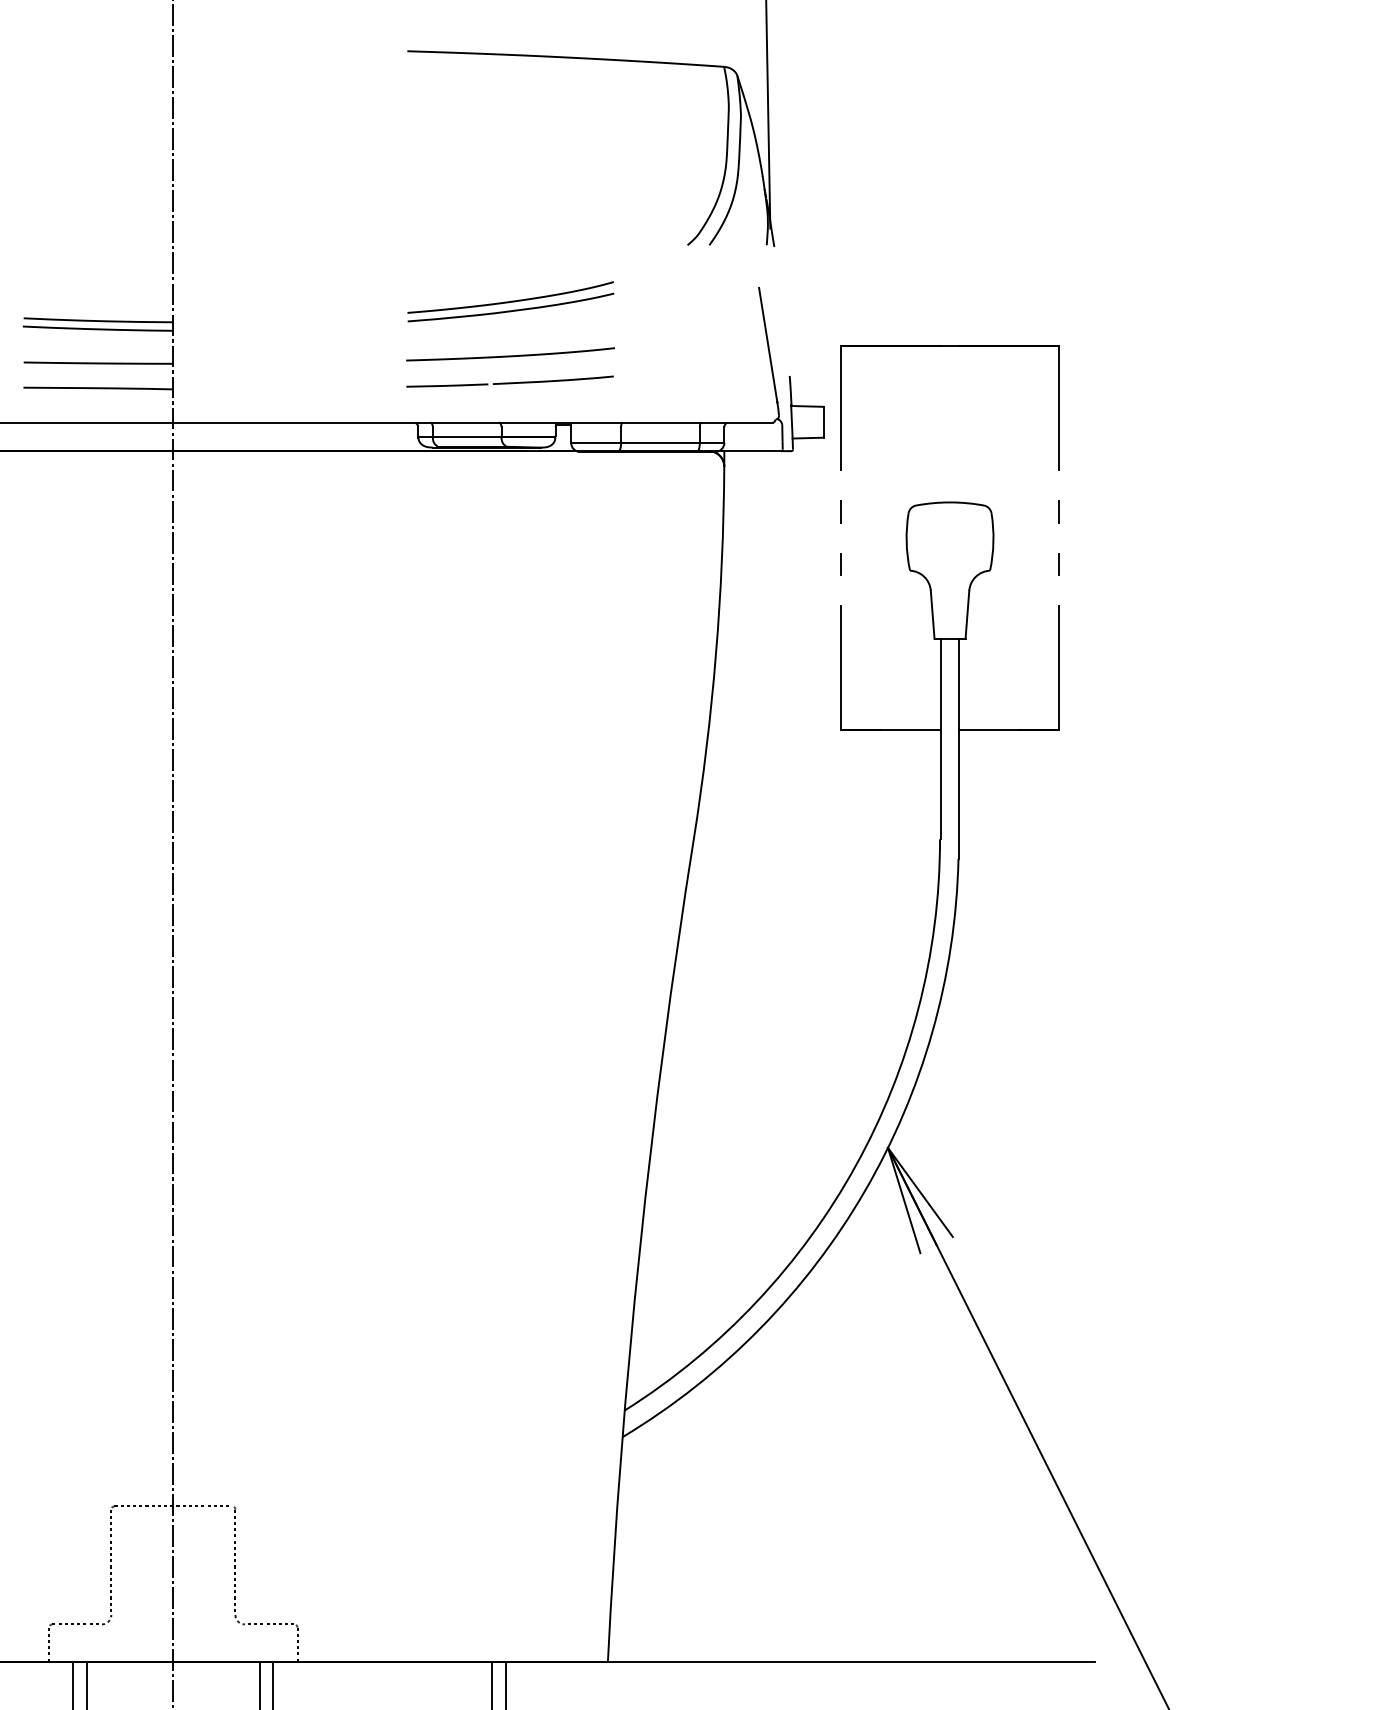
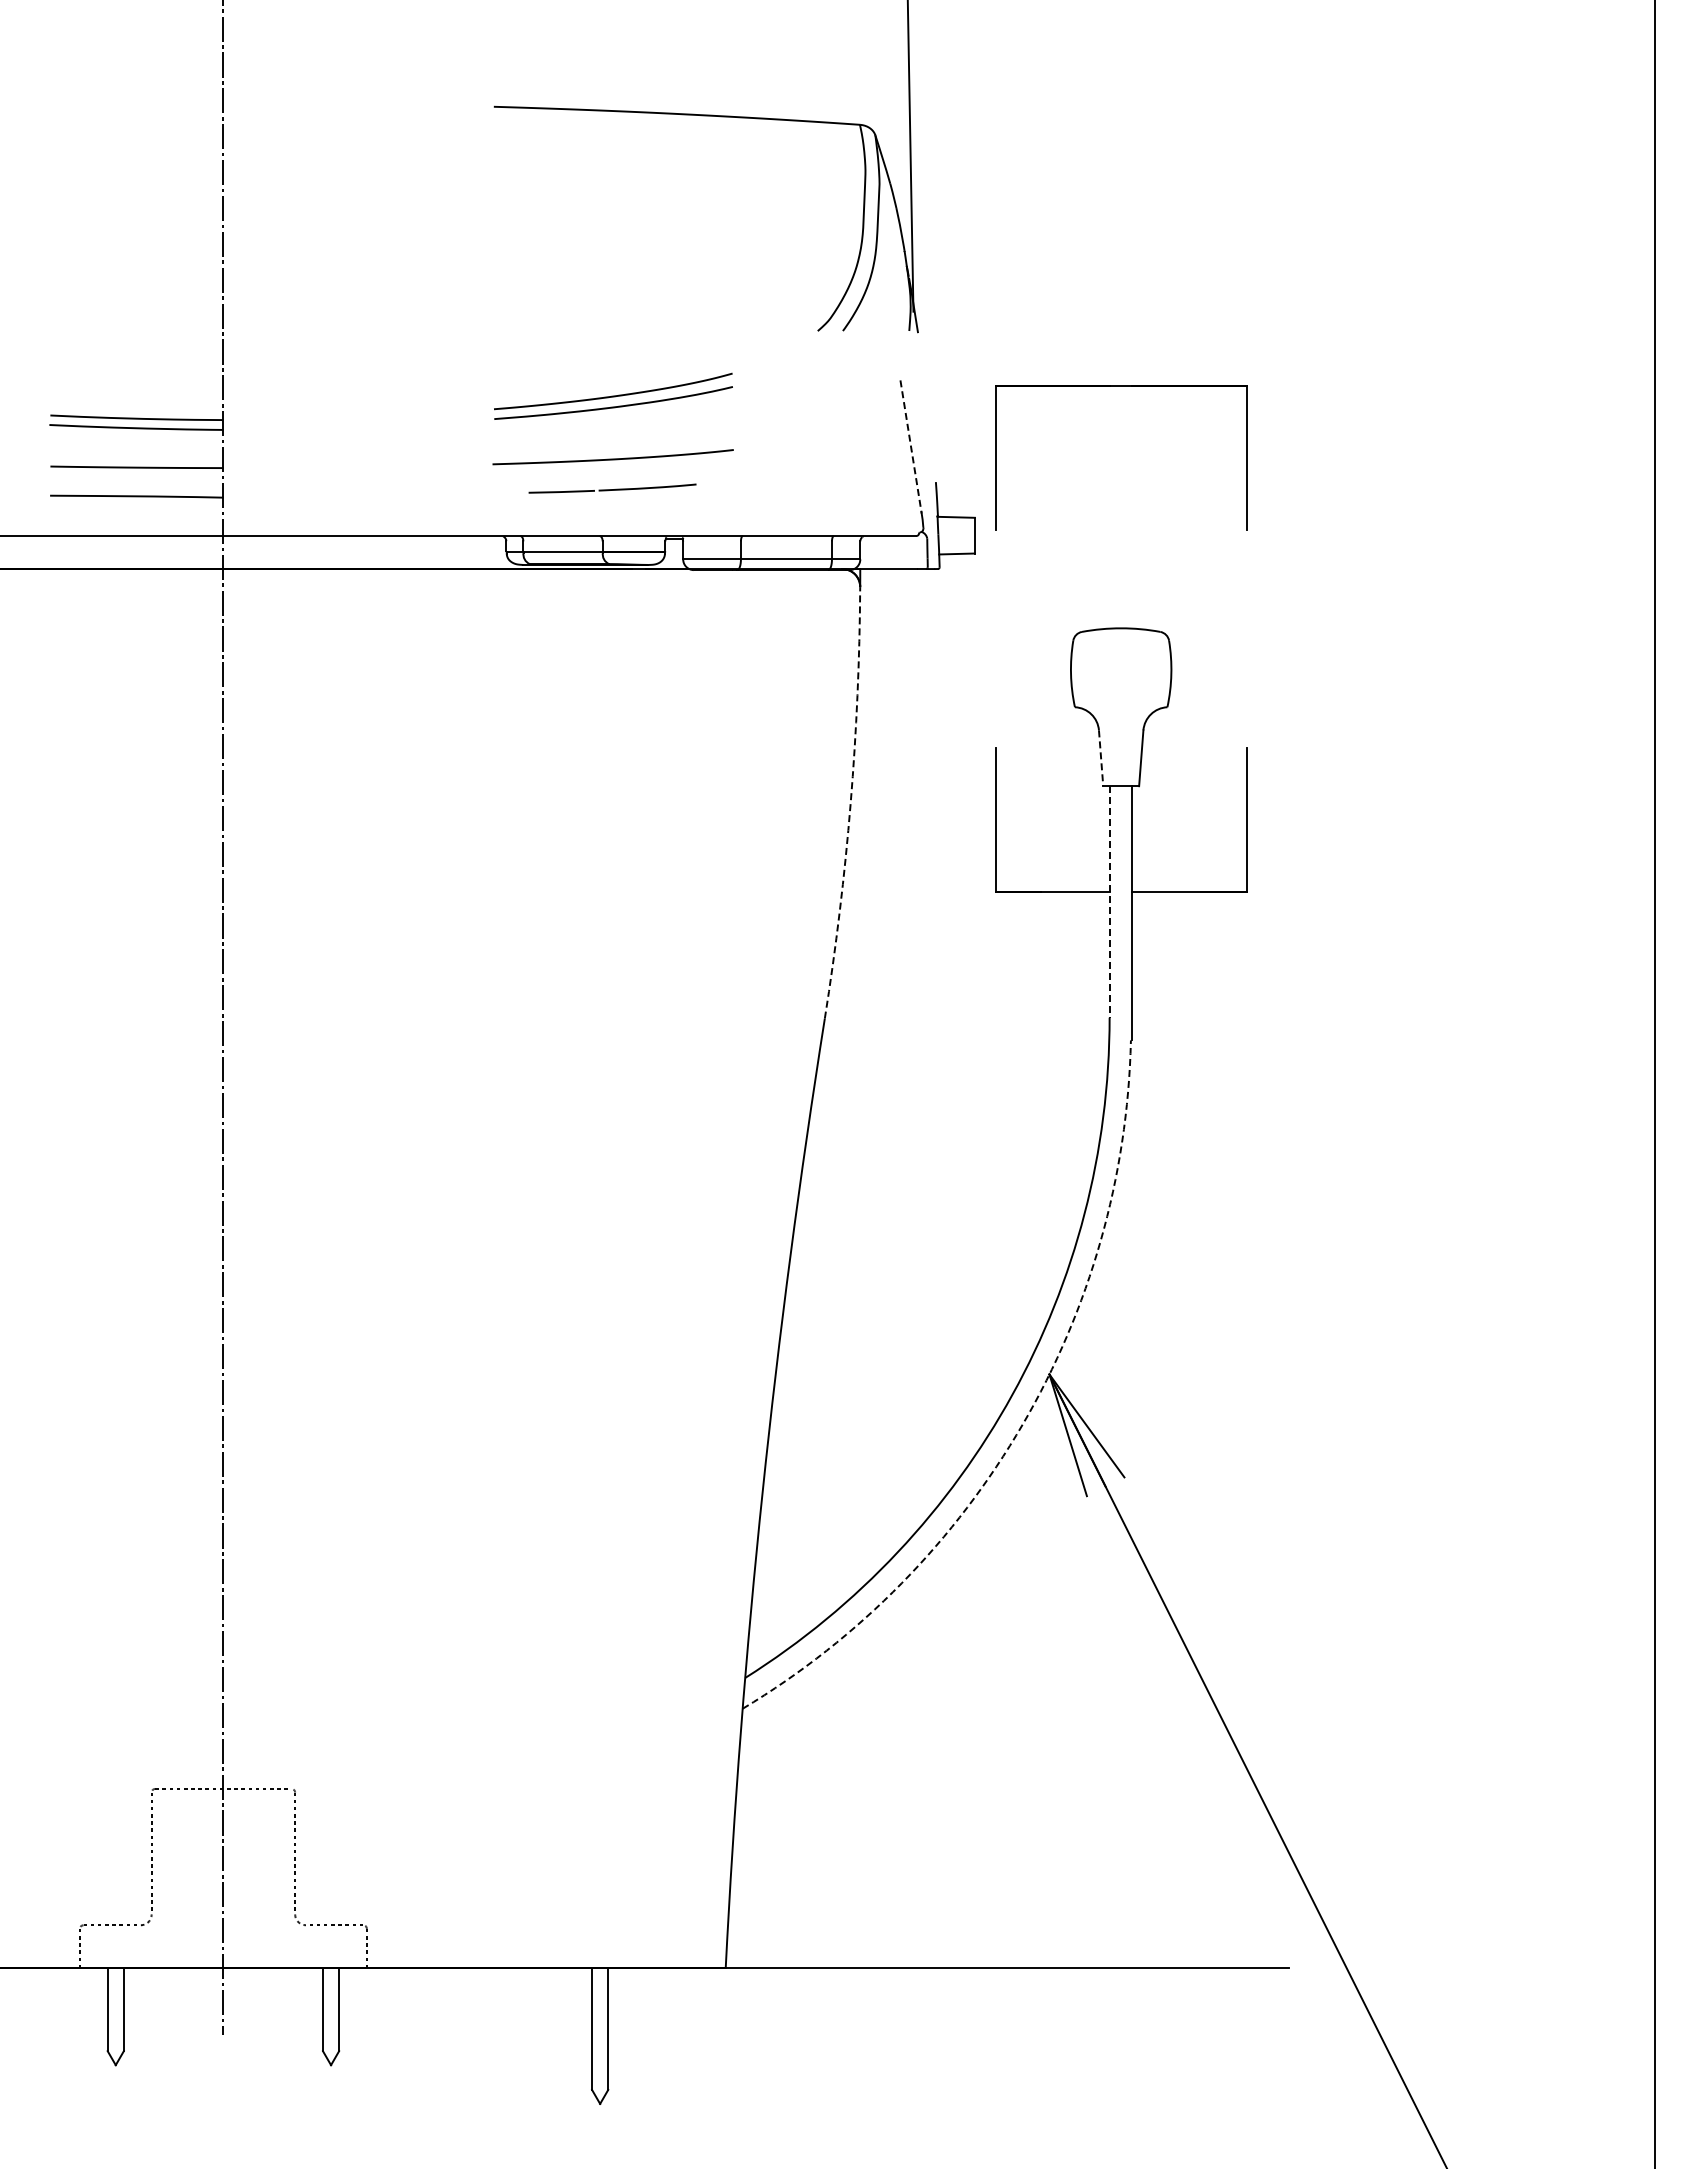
line: (767, 345) -> (910, 446), solid -> dashed
part: (950, 346) -> (1121, 386), moved
part: (509, 381) -> (612, 488), size x0.7
line: (841, 511) -> (995, 638), removed
line: (1058, 511) -> (1246, 638), removed
line: (841, 564) -> (995, 699), removed
line: (1058, 564) -> (1246, 699), removed
line: (933, 615) -> (1101, 758), solid -> dashed
arc: (715, 653) -> (850, 803), solid -> dashed
line: (940, 738) -> (1110, 901), solid -> dashed
arc: (864, 1191) -> (1022, 1424), solid -> dashed

